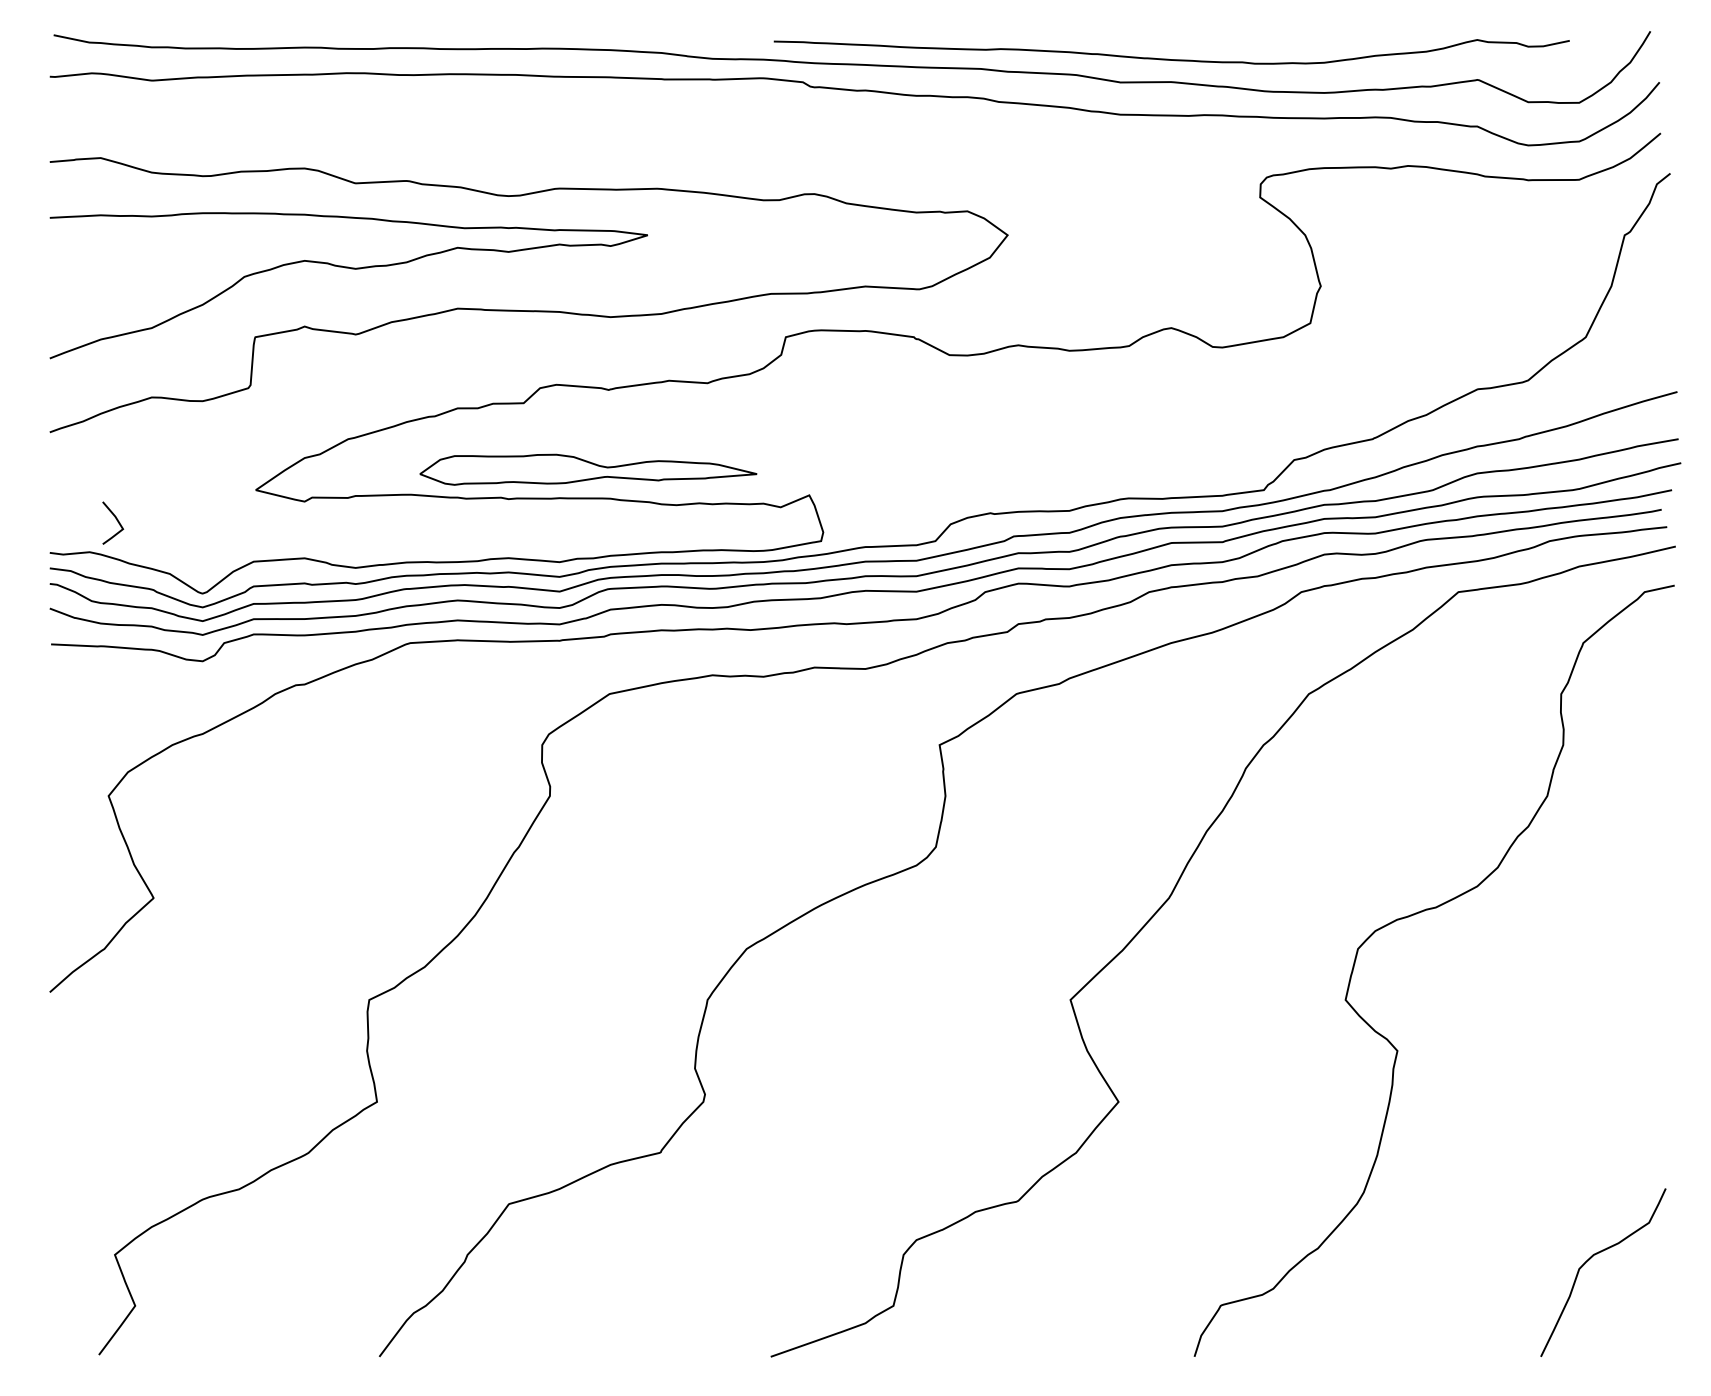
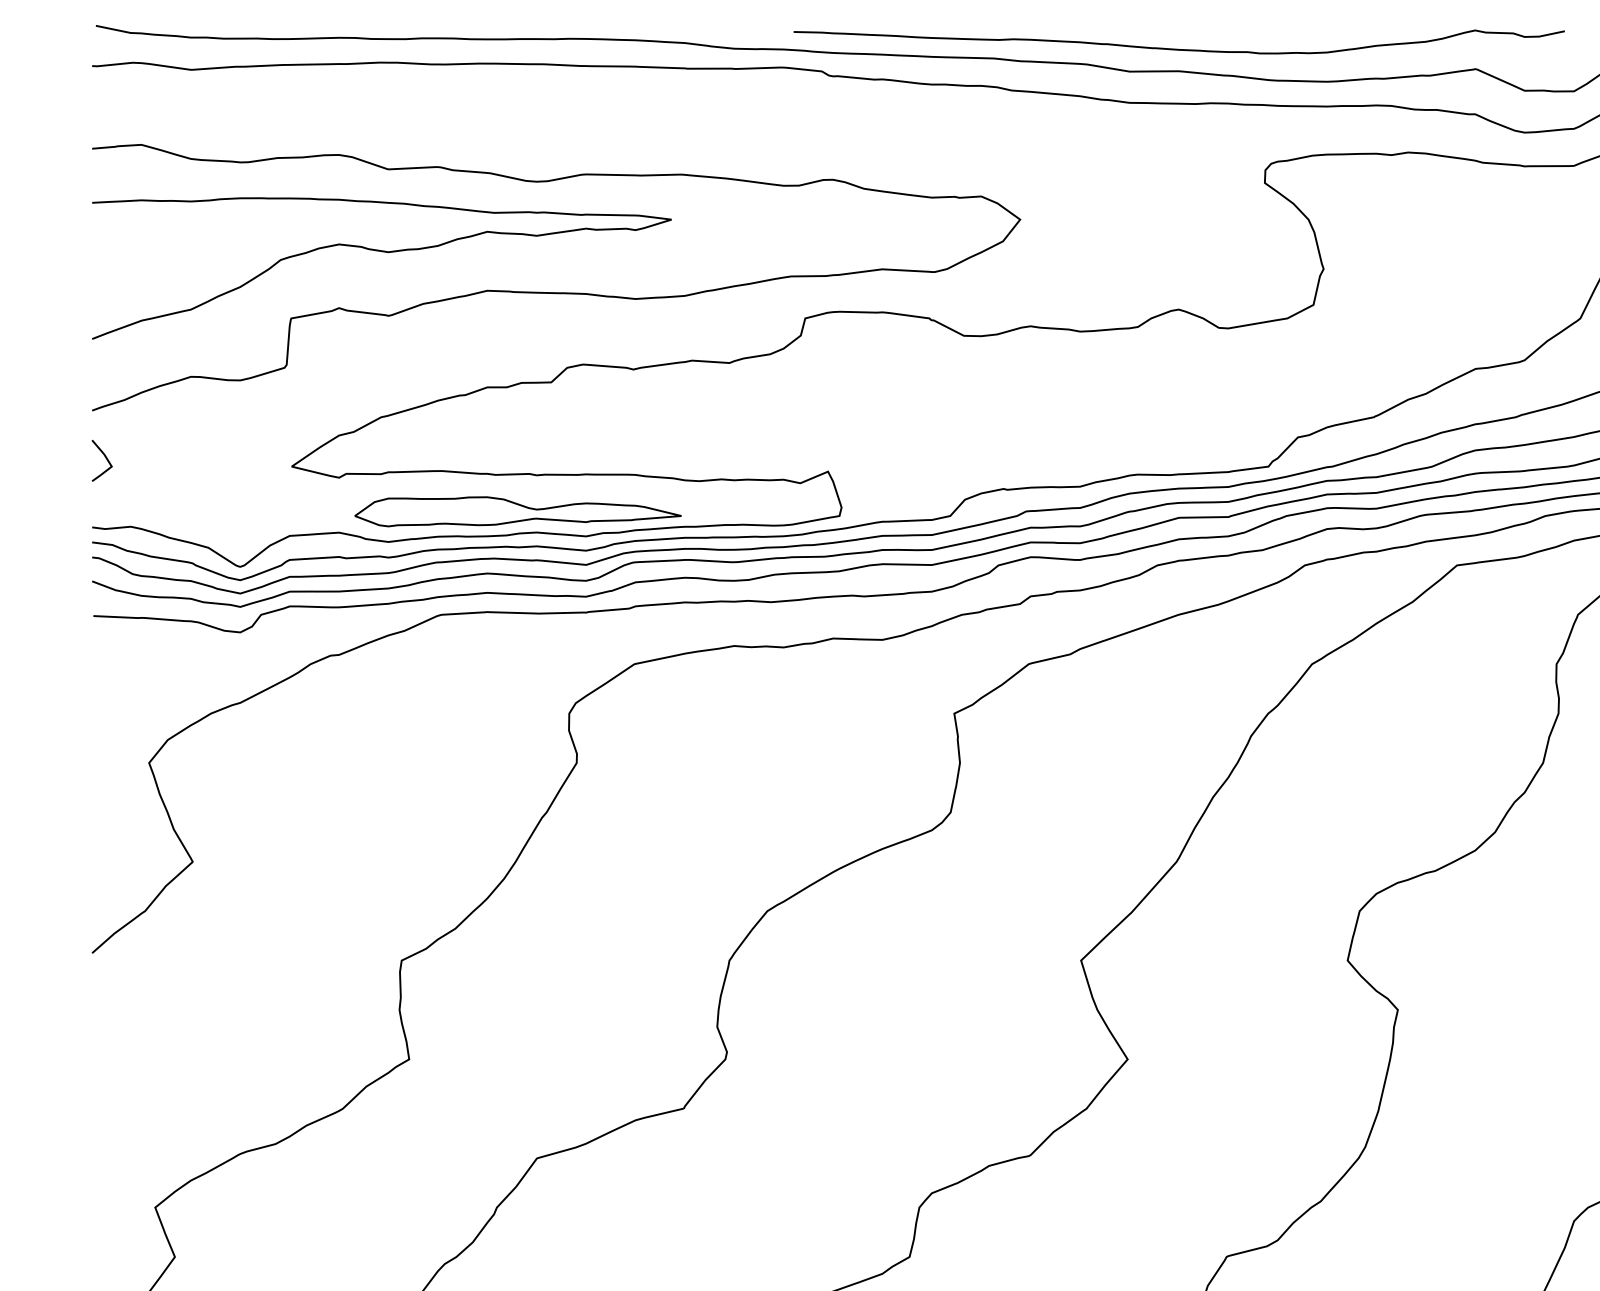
part: (588, 469) -> (518, 511), moved
line: (116, 520) -> (105, 458), moved

